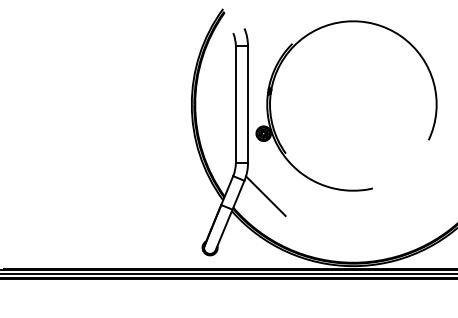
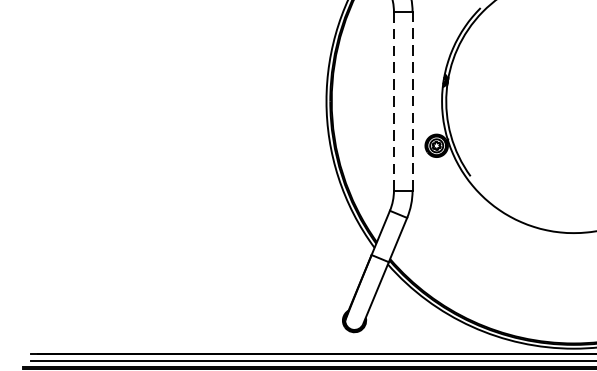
line: (248, 104) -> (413, 101), solid -> dashed
line: (235, 105) -> (393, 102), solid -> dashed
line: (265, 196) -> (439, 241), removed

